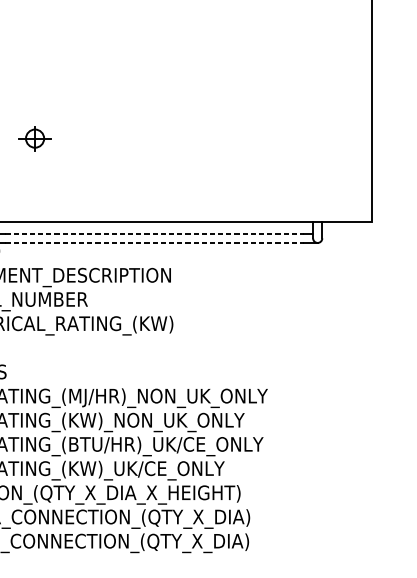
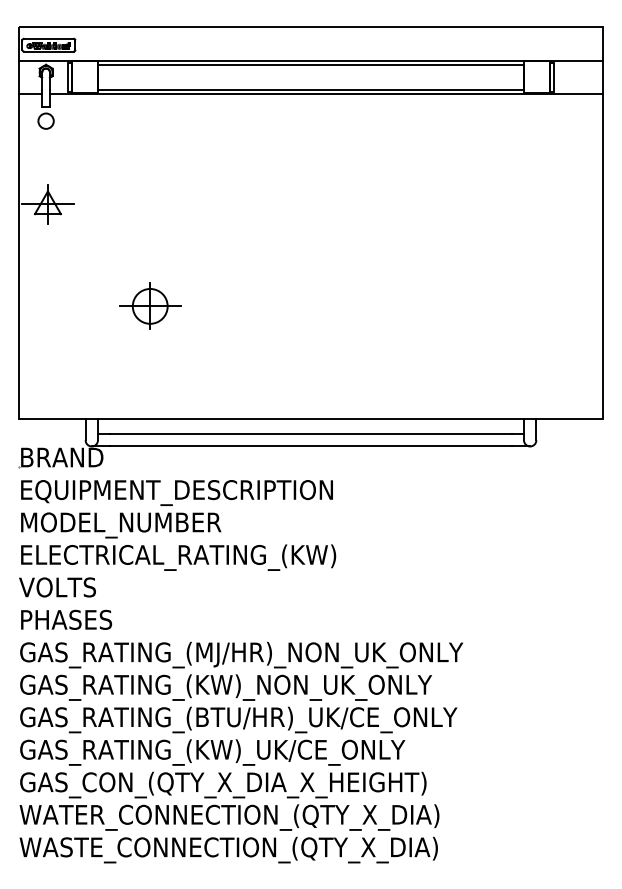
part: (35, 138) -> (150, 305), size x1.43
line: (154, 234) -> (311, 434), dashed -> solid
line: (154, 242) -> (311, 446), dashed -> solid

